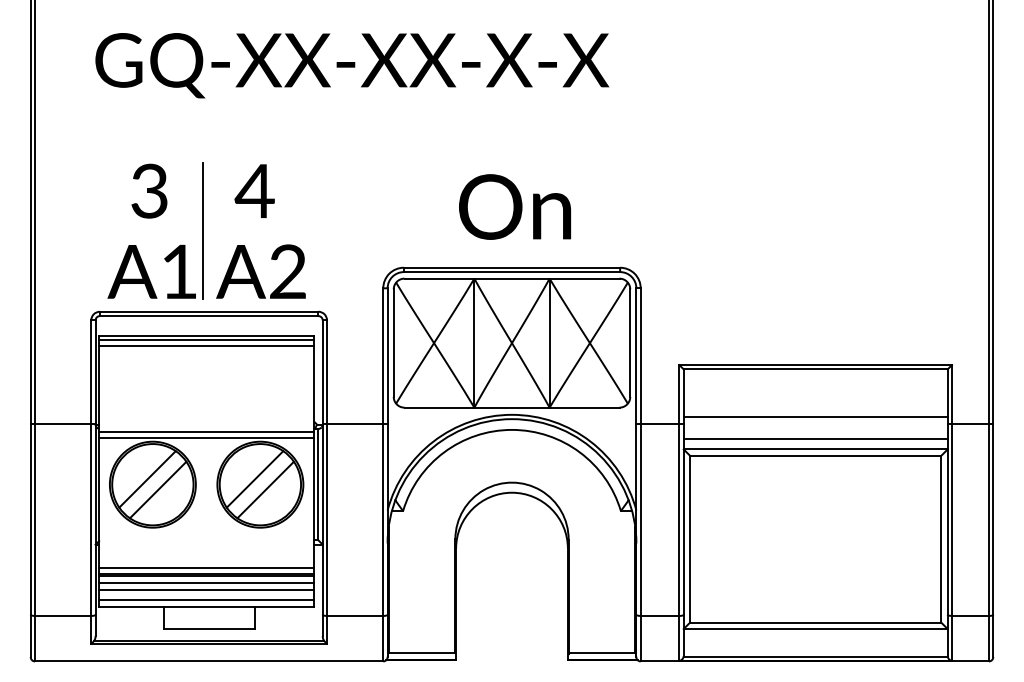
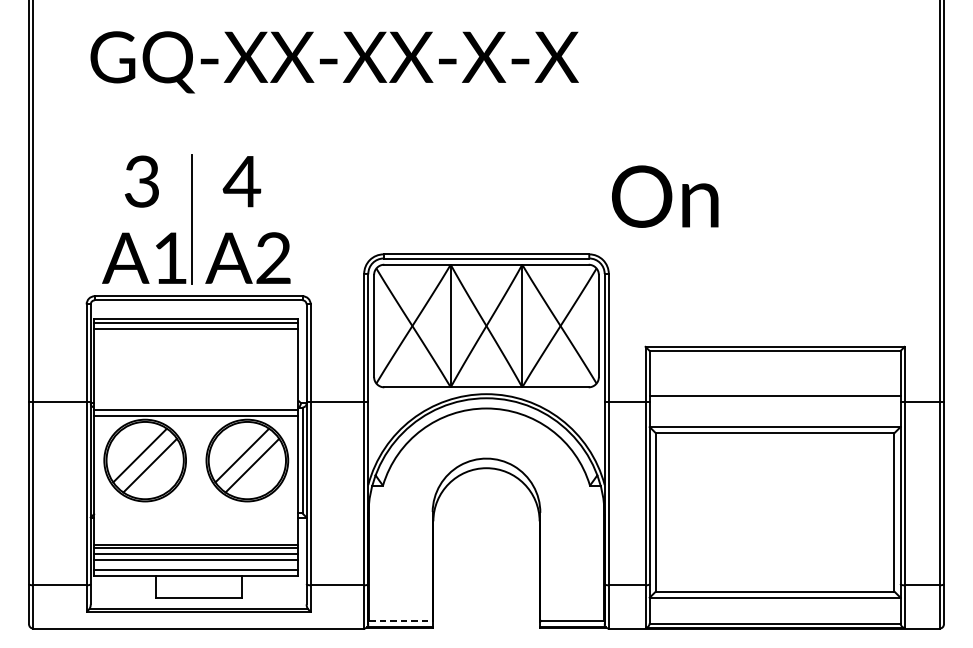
text: (514, 206) -> (664, 196), moved
line: (815, 438) -> (774, 416), removed
line: (206, 567) -> (196, 539), removed
line: (422, 653) -> (401, 621), solid -> dashed

